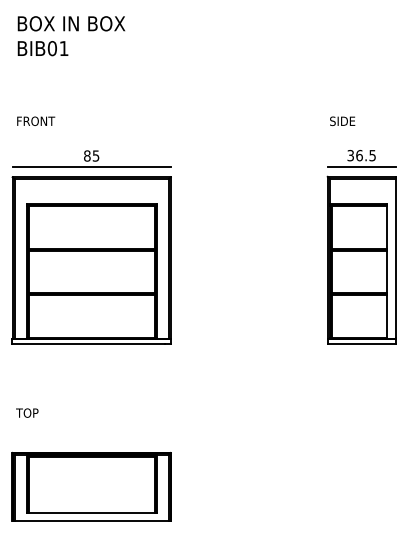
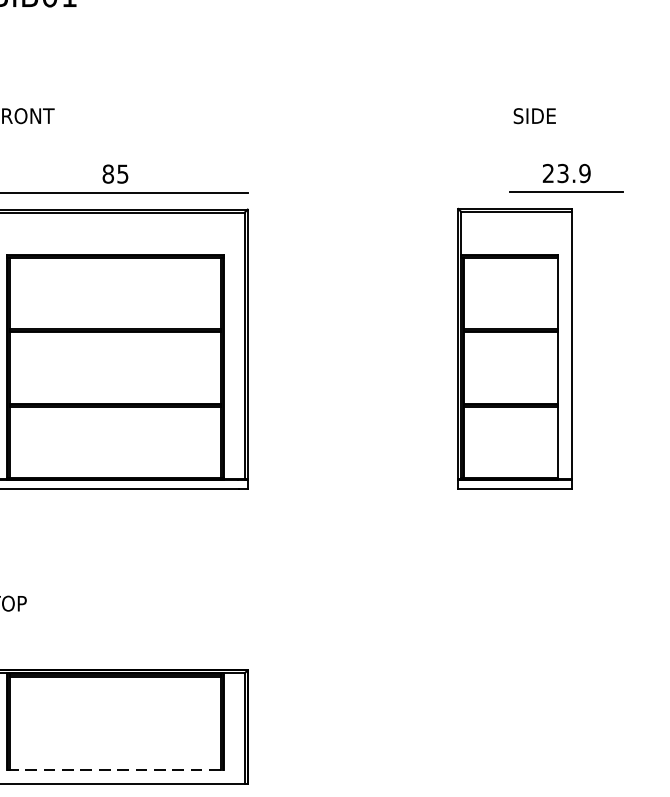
text: (361, 155) -> (566, 173), 36.5 -> 23.9
part: (361, 259) -> (514, 347), moved
line: (92, 512) -> (116, 769), solid -> dashed

